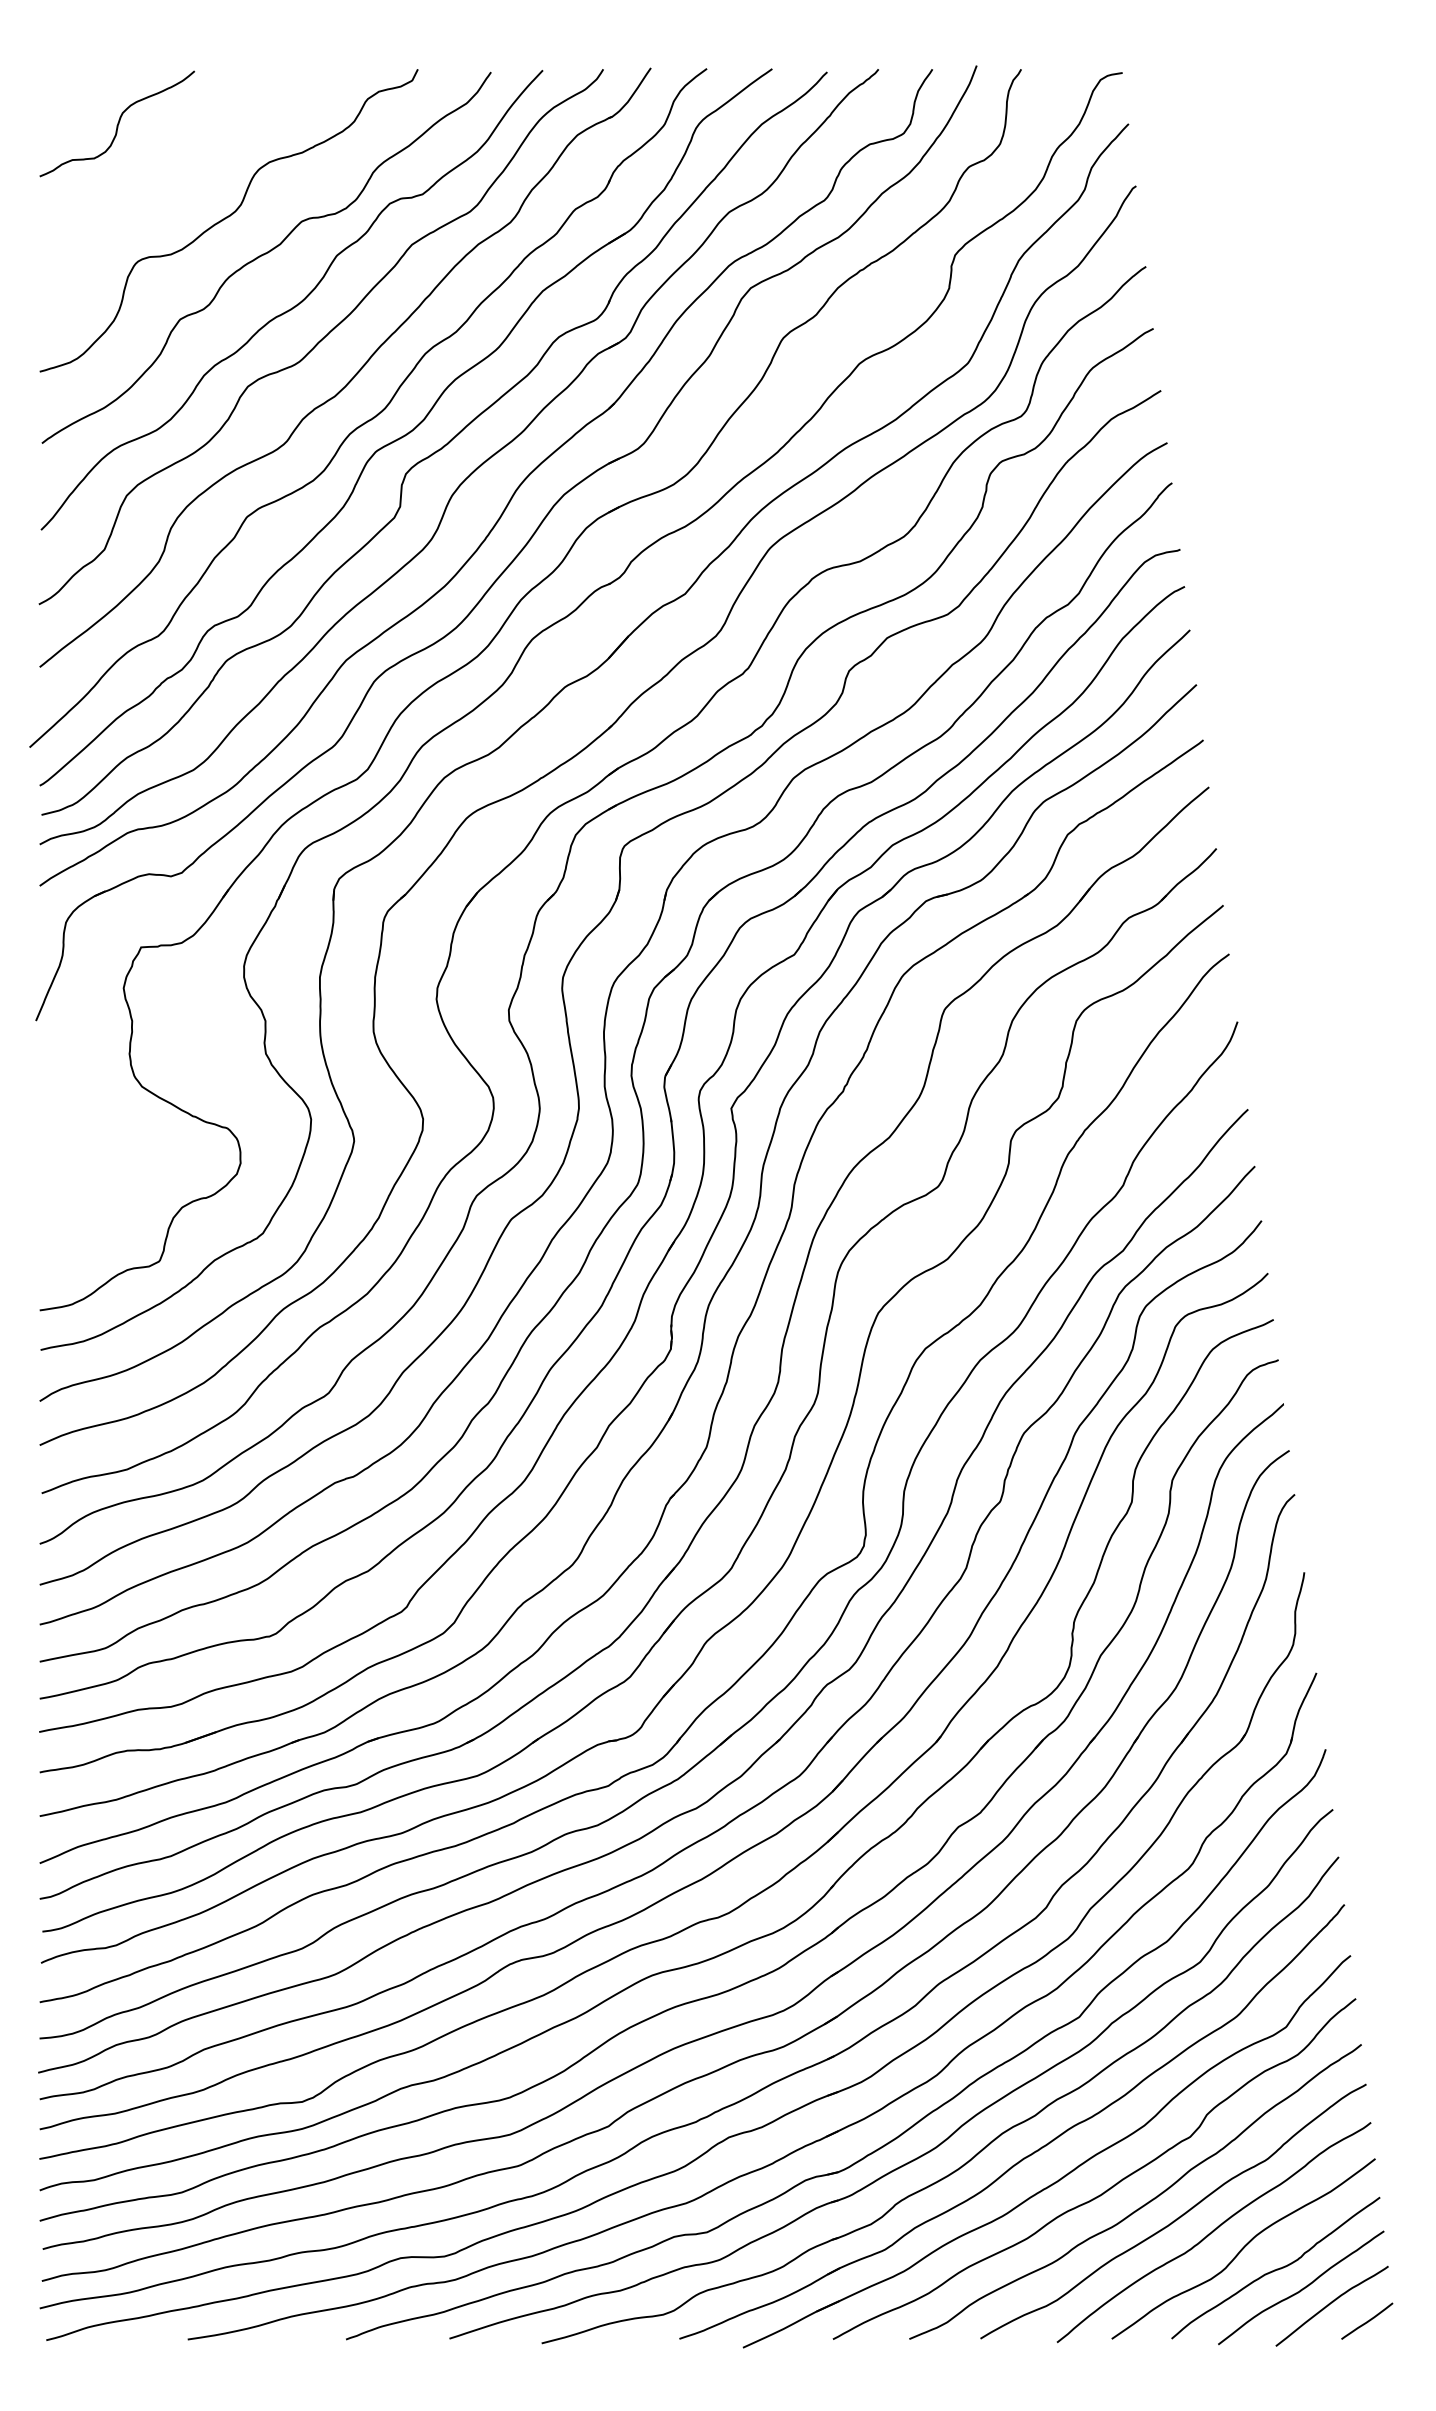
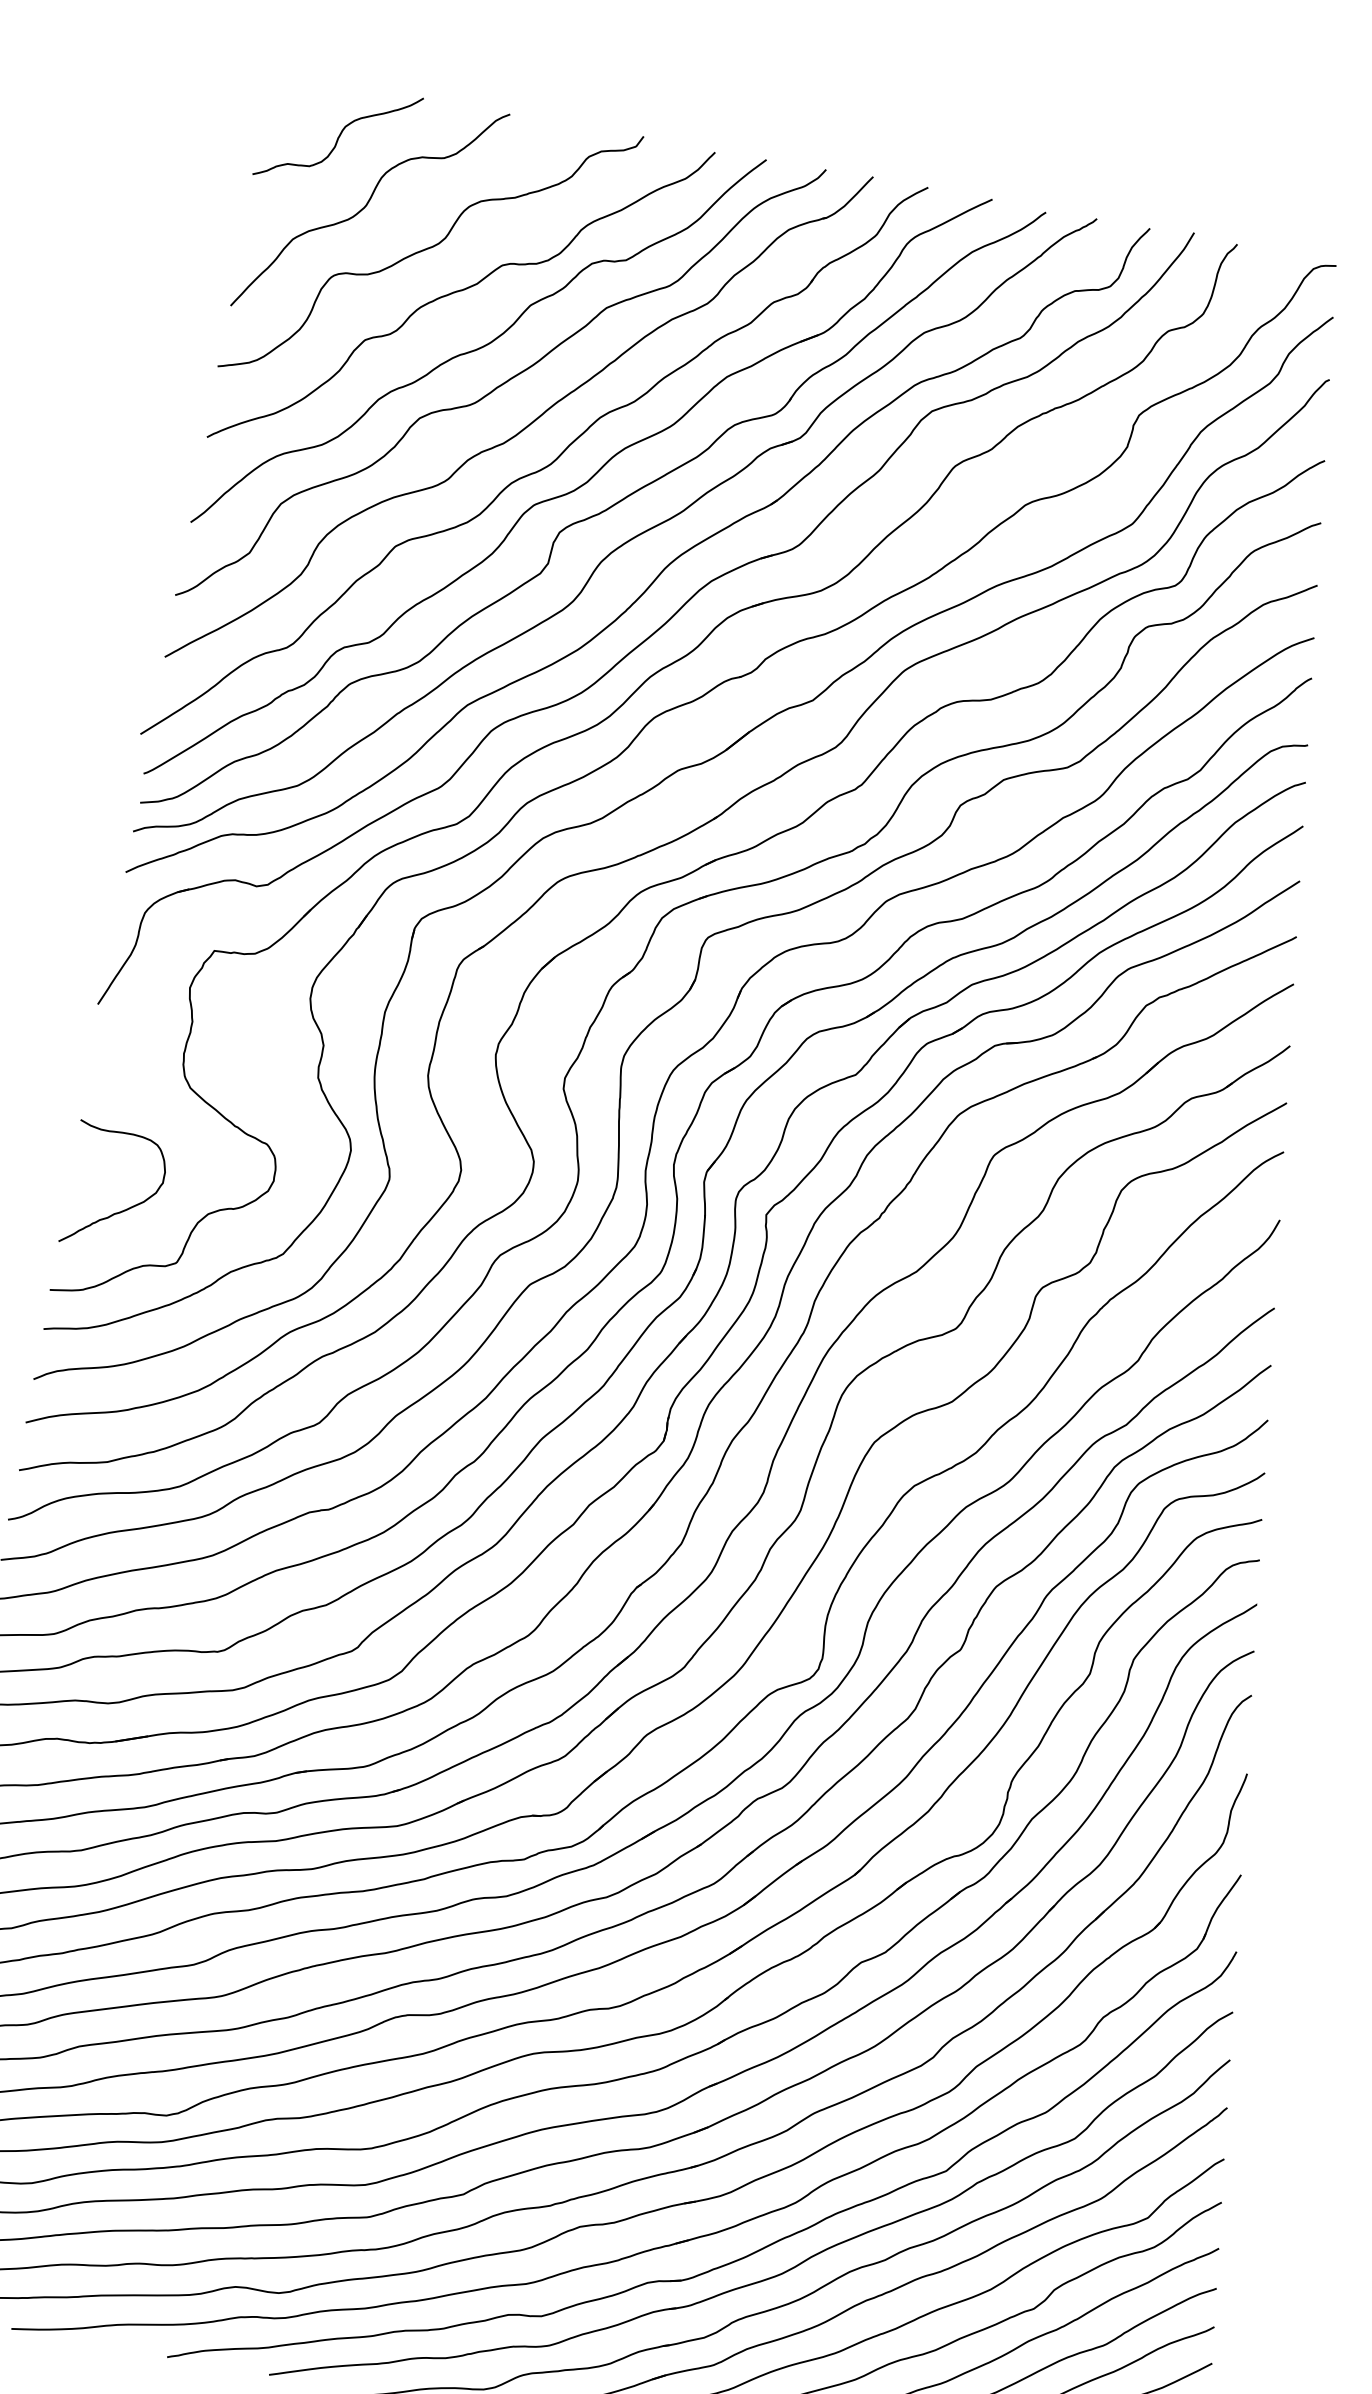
curve: (157, 188) -> (366, 207), added
curve: (99, 1217) -> (125, 1209), added

